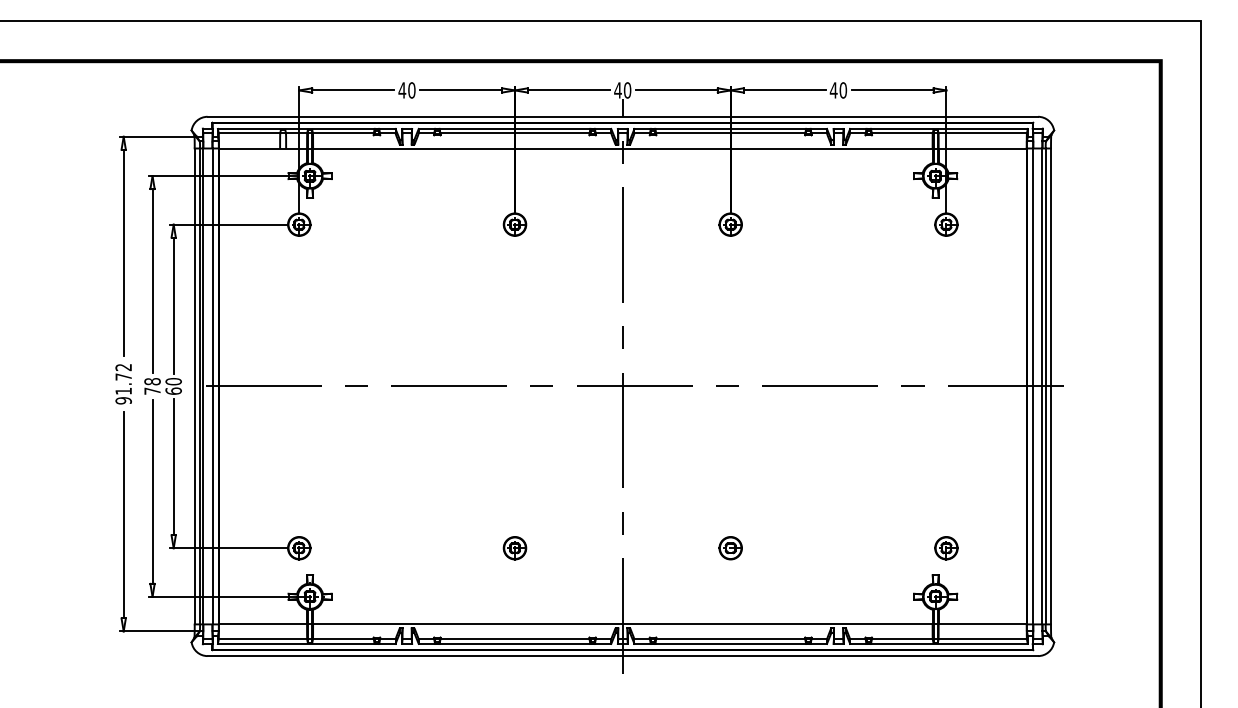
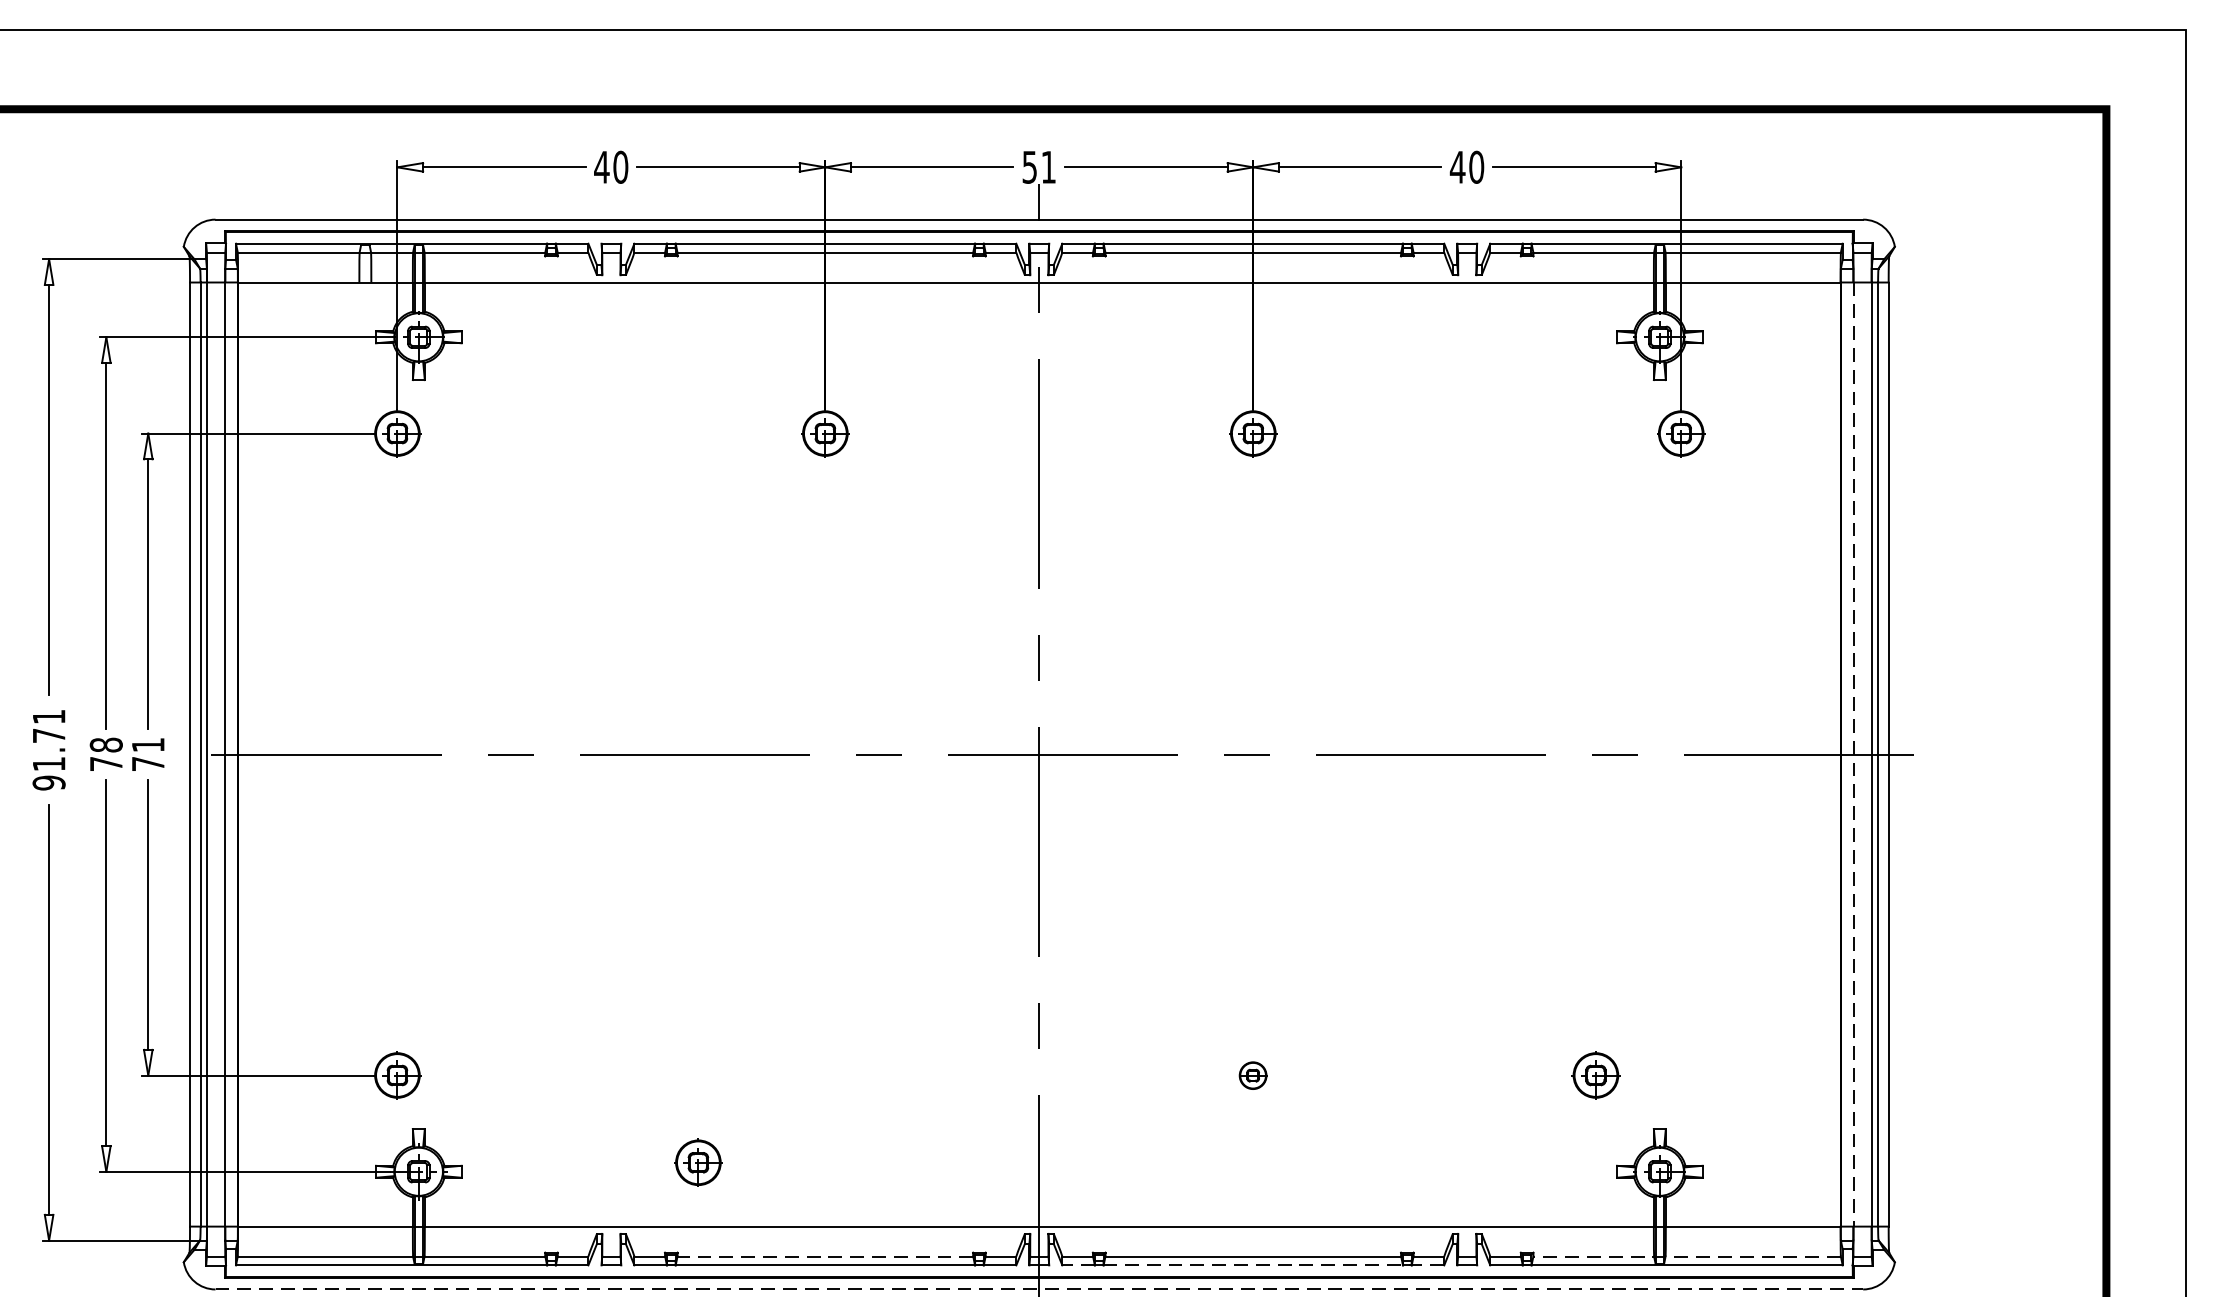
text: (622, 90) -> (1038, 167), 40 -> 51
text: (123, 367) -> (48, 716), 91.72 -> 91.71
text: (173, 386) -> (147, 754), 60 -> 71
line: (1033, 386) -> (1853, 754), solid -> dashed
part: (514, 548) -> (697, 1163), moved
part: (730, 548) -> (1252, 1076), size x0.6
part: (946, 548) -> (1596, 1076), moved
line: (515, 639) -> (826, 1256), solid -> dashed
line: (949, 639) -> (1687, 1256), solid -> dashed
line: (730, 643) -> (1252, 1264), solid -> dashed
line: (623, 656) -> (1040, 1290), solid -> dashed

